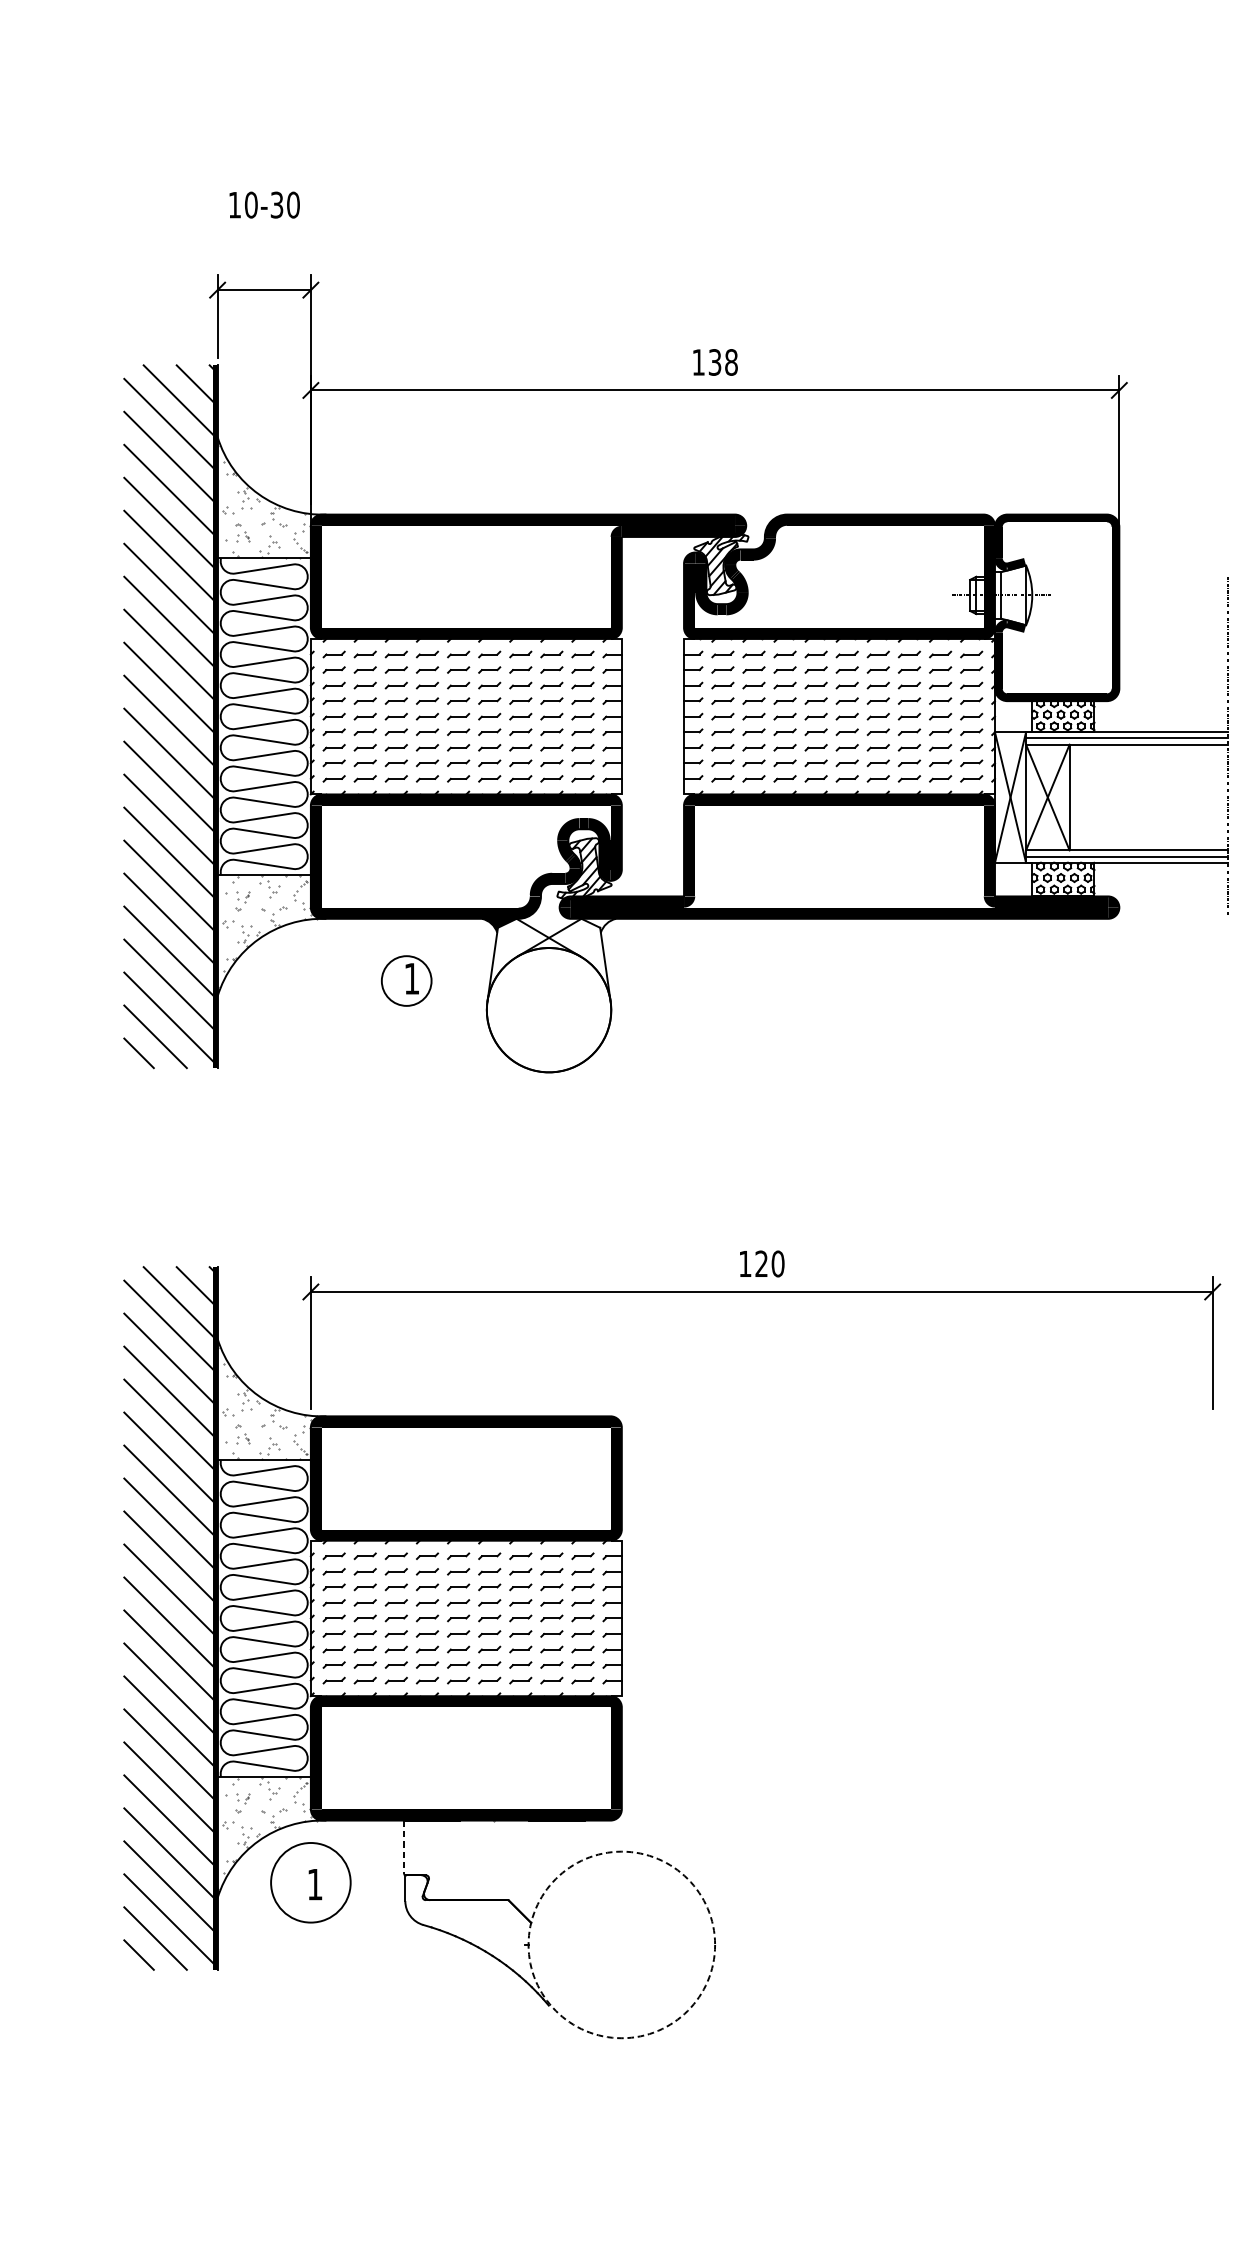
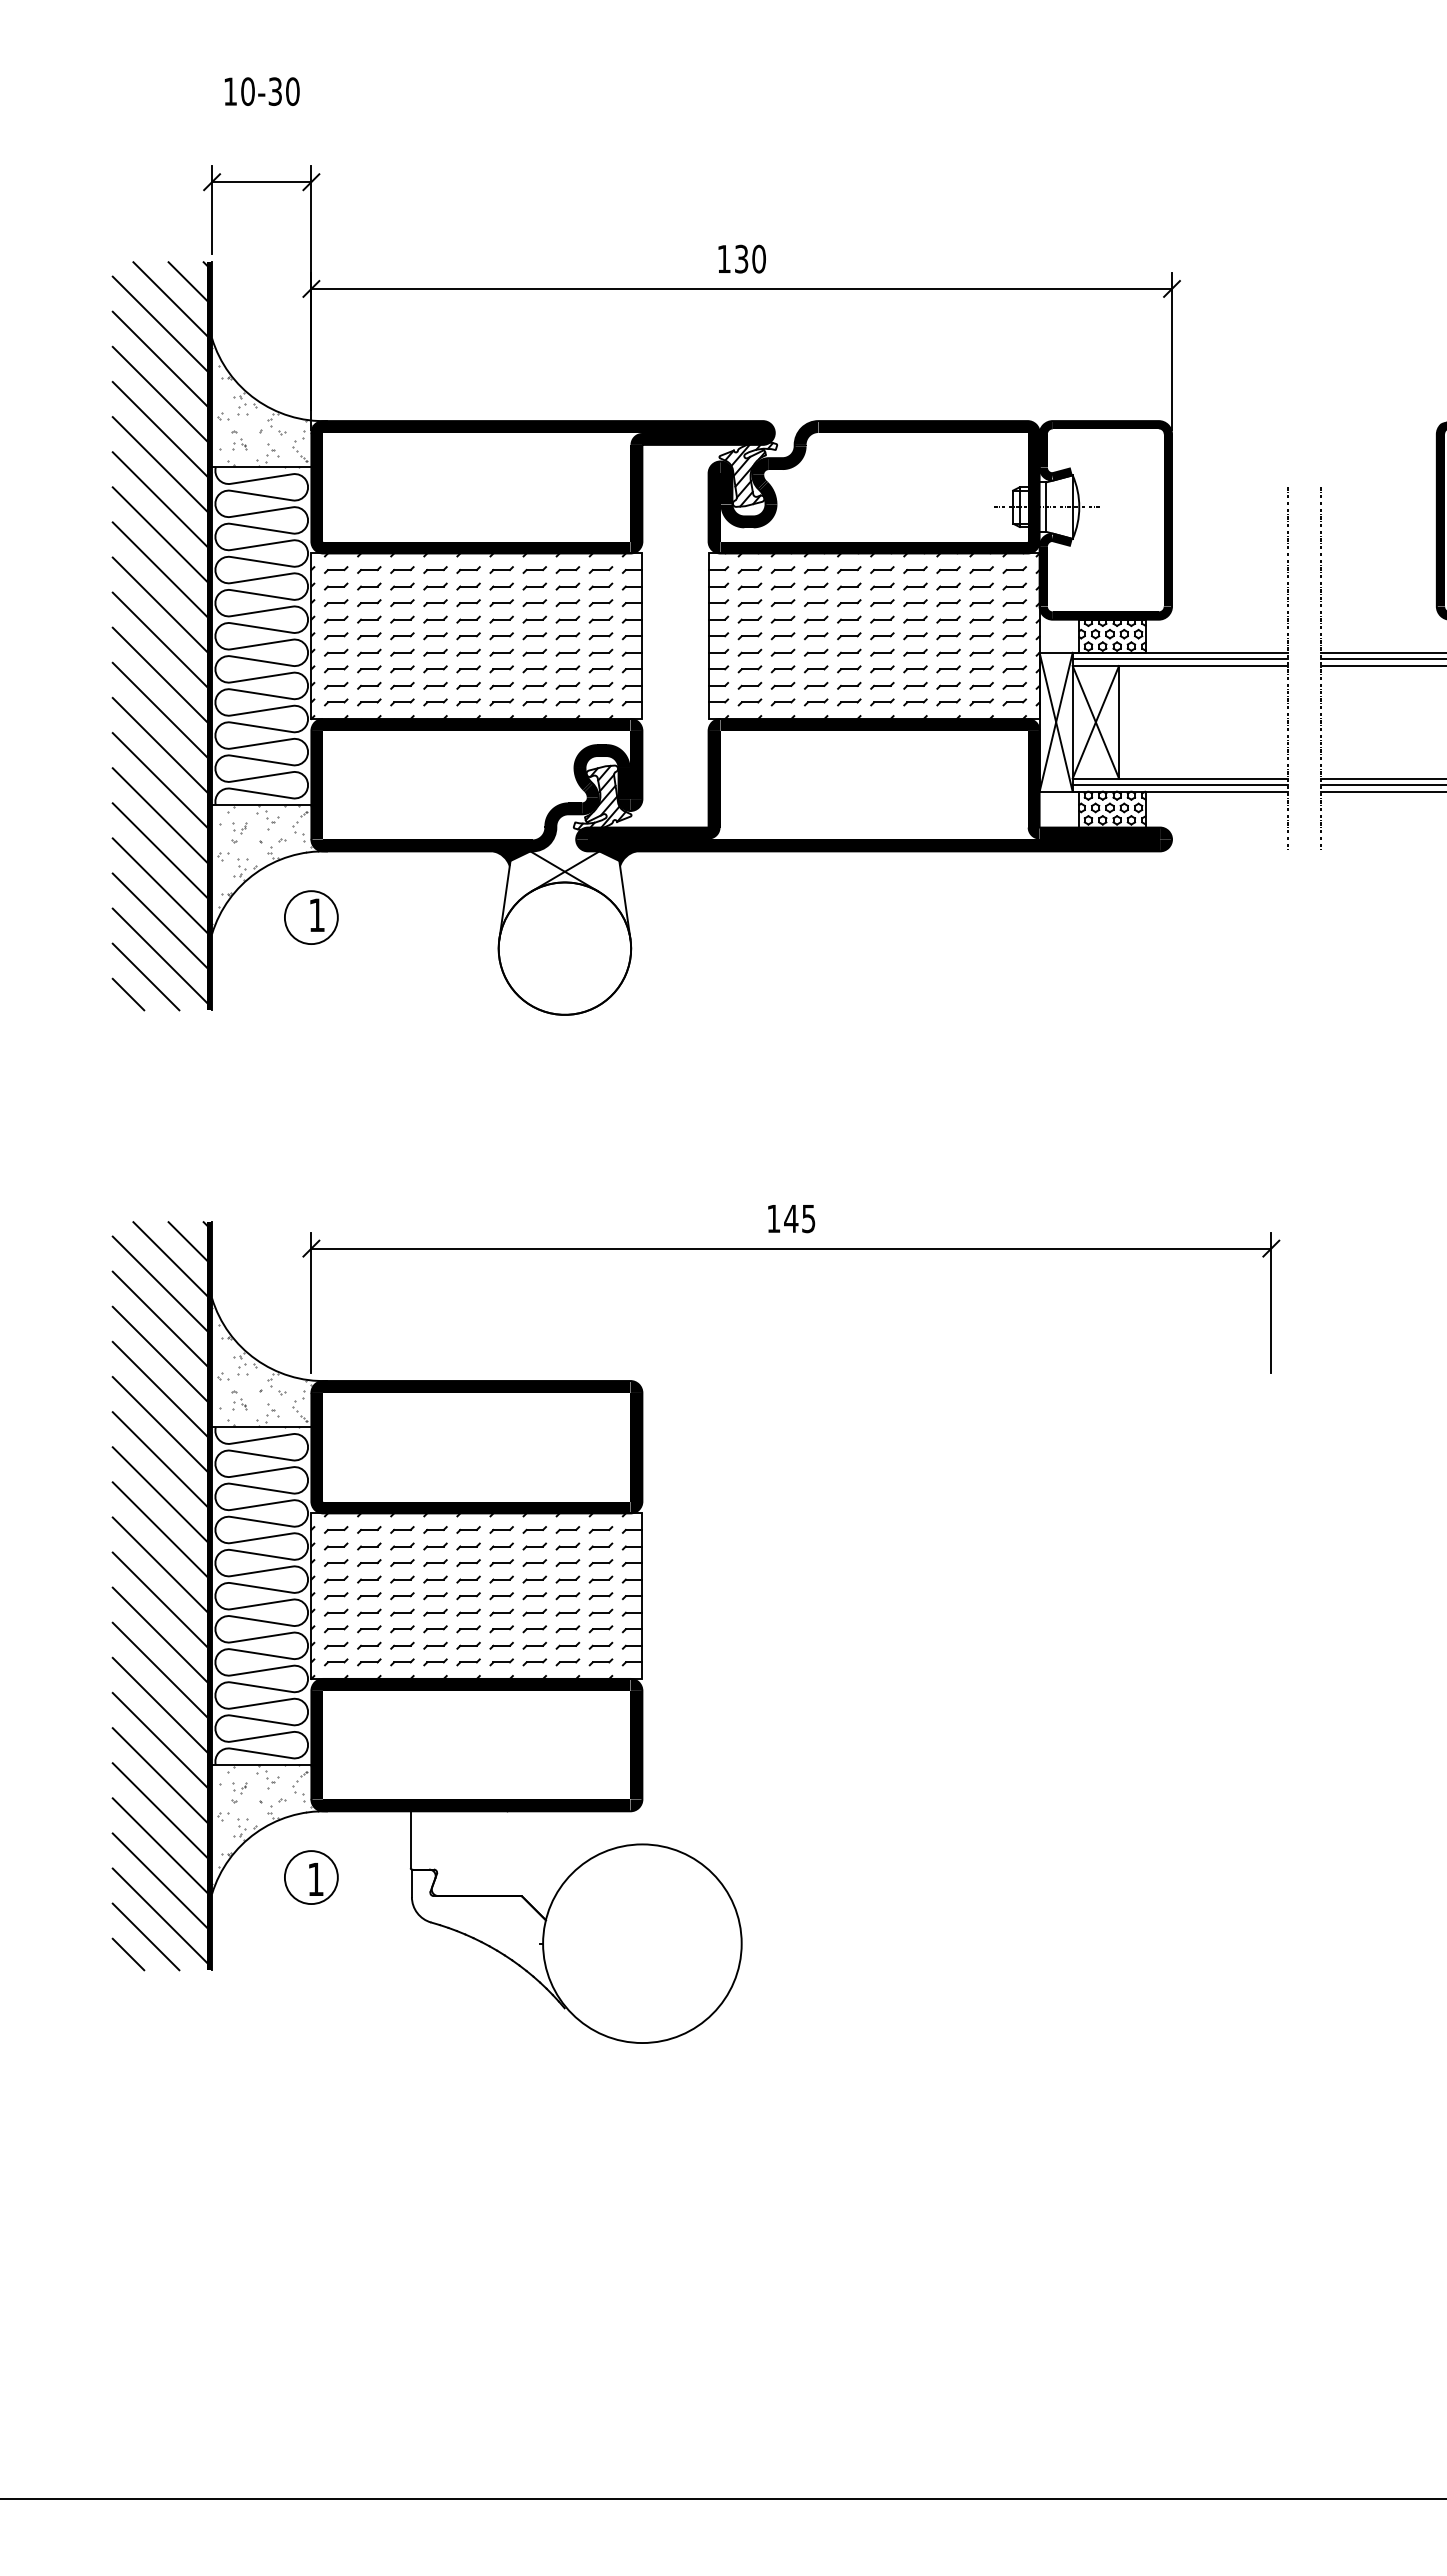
text: (730, 362) -> (758, 259), 138 -> 130
fill: (598, 925) -> (617, 858), added
part: (406, 980) -> (311, 917), moved
text: (769, 1263) -> (799, 1218), 120 -> 145
line: (403, 1847) -> (410, 1840), dashed -> solid
circle: (310, 1882) -> (310, 1877), size x0.62
circle: (621, 1944) -> (642, 1943), dashed -> solid

